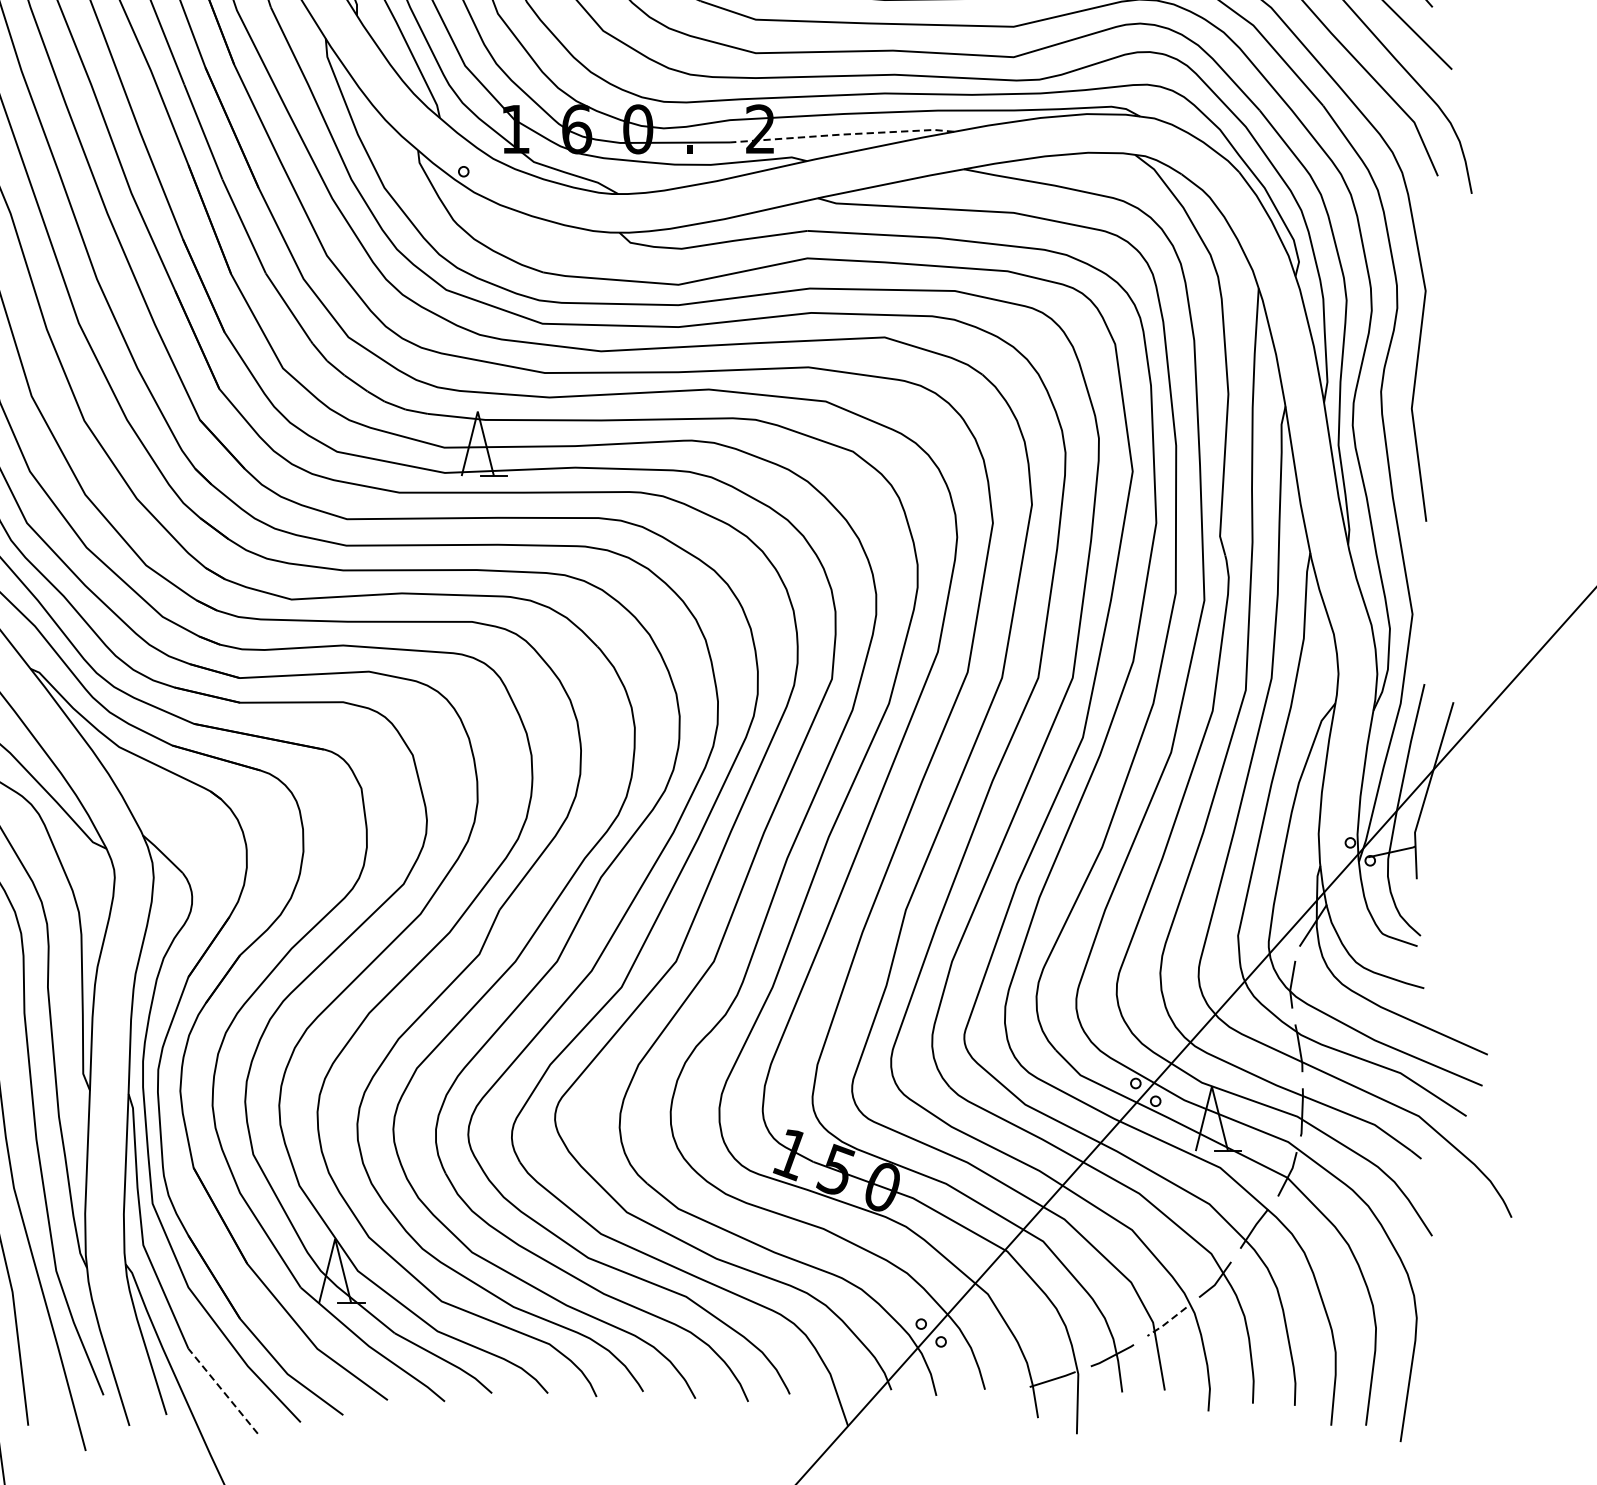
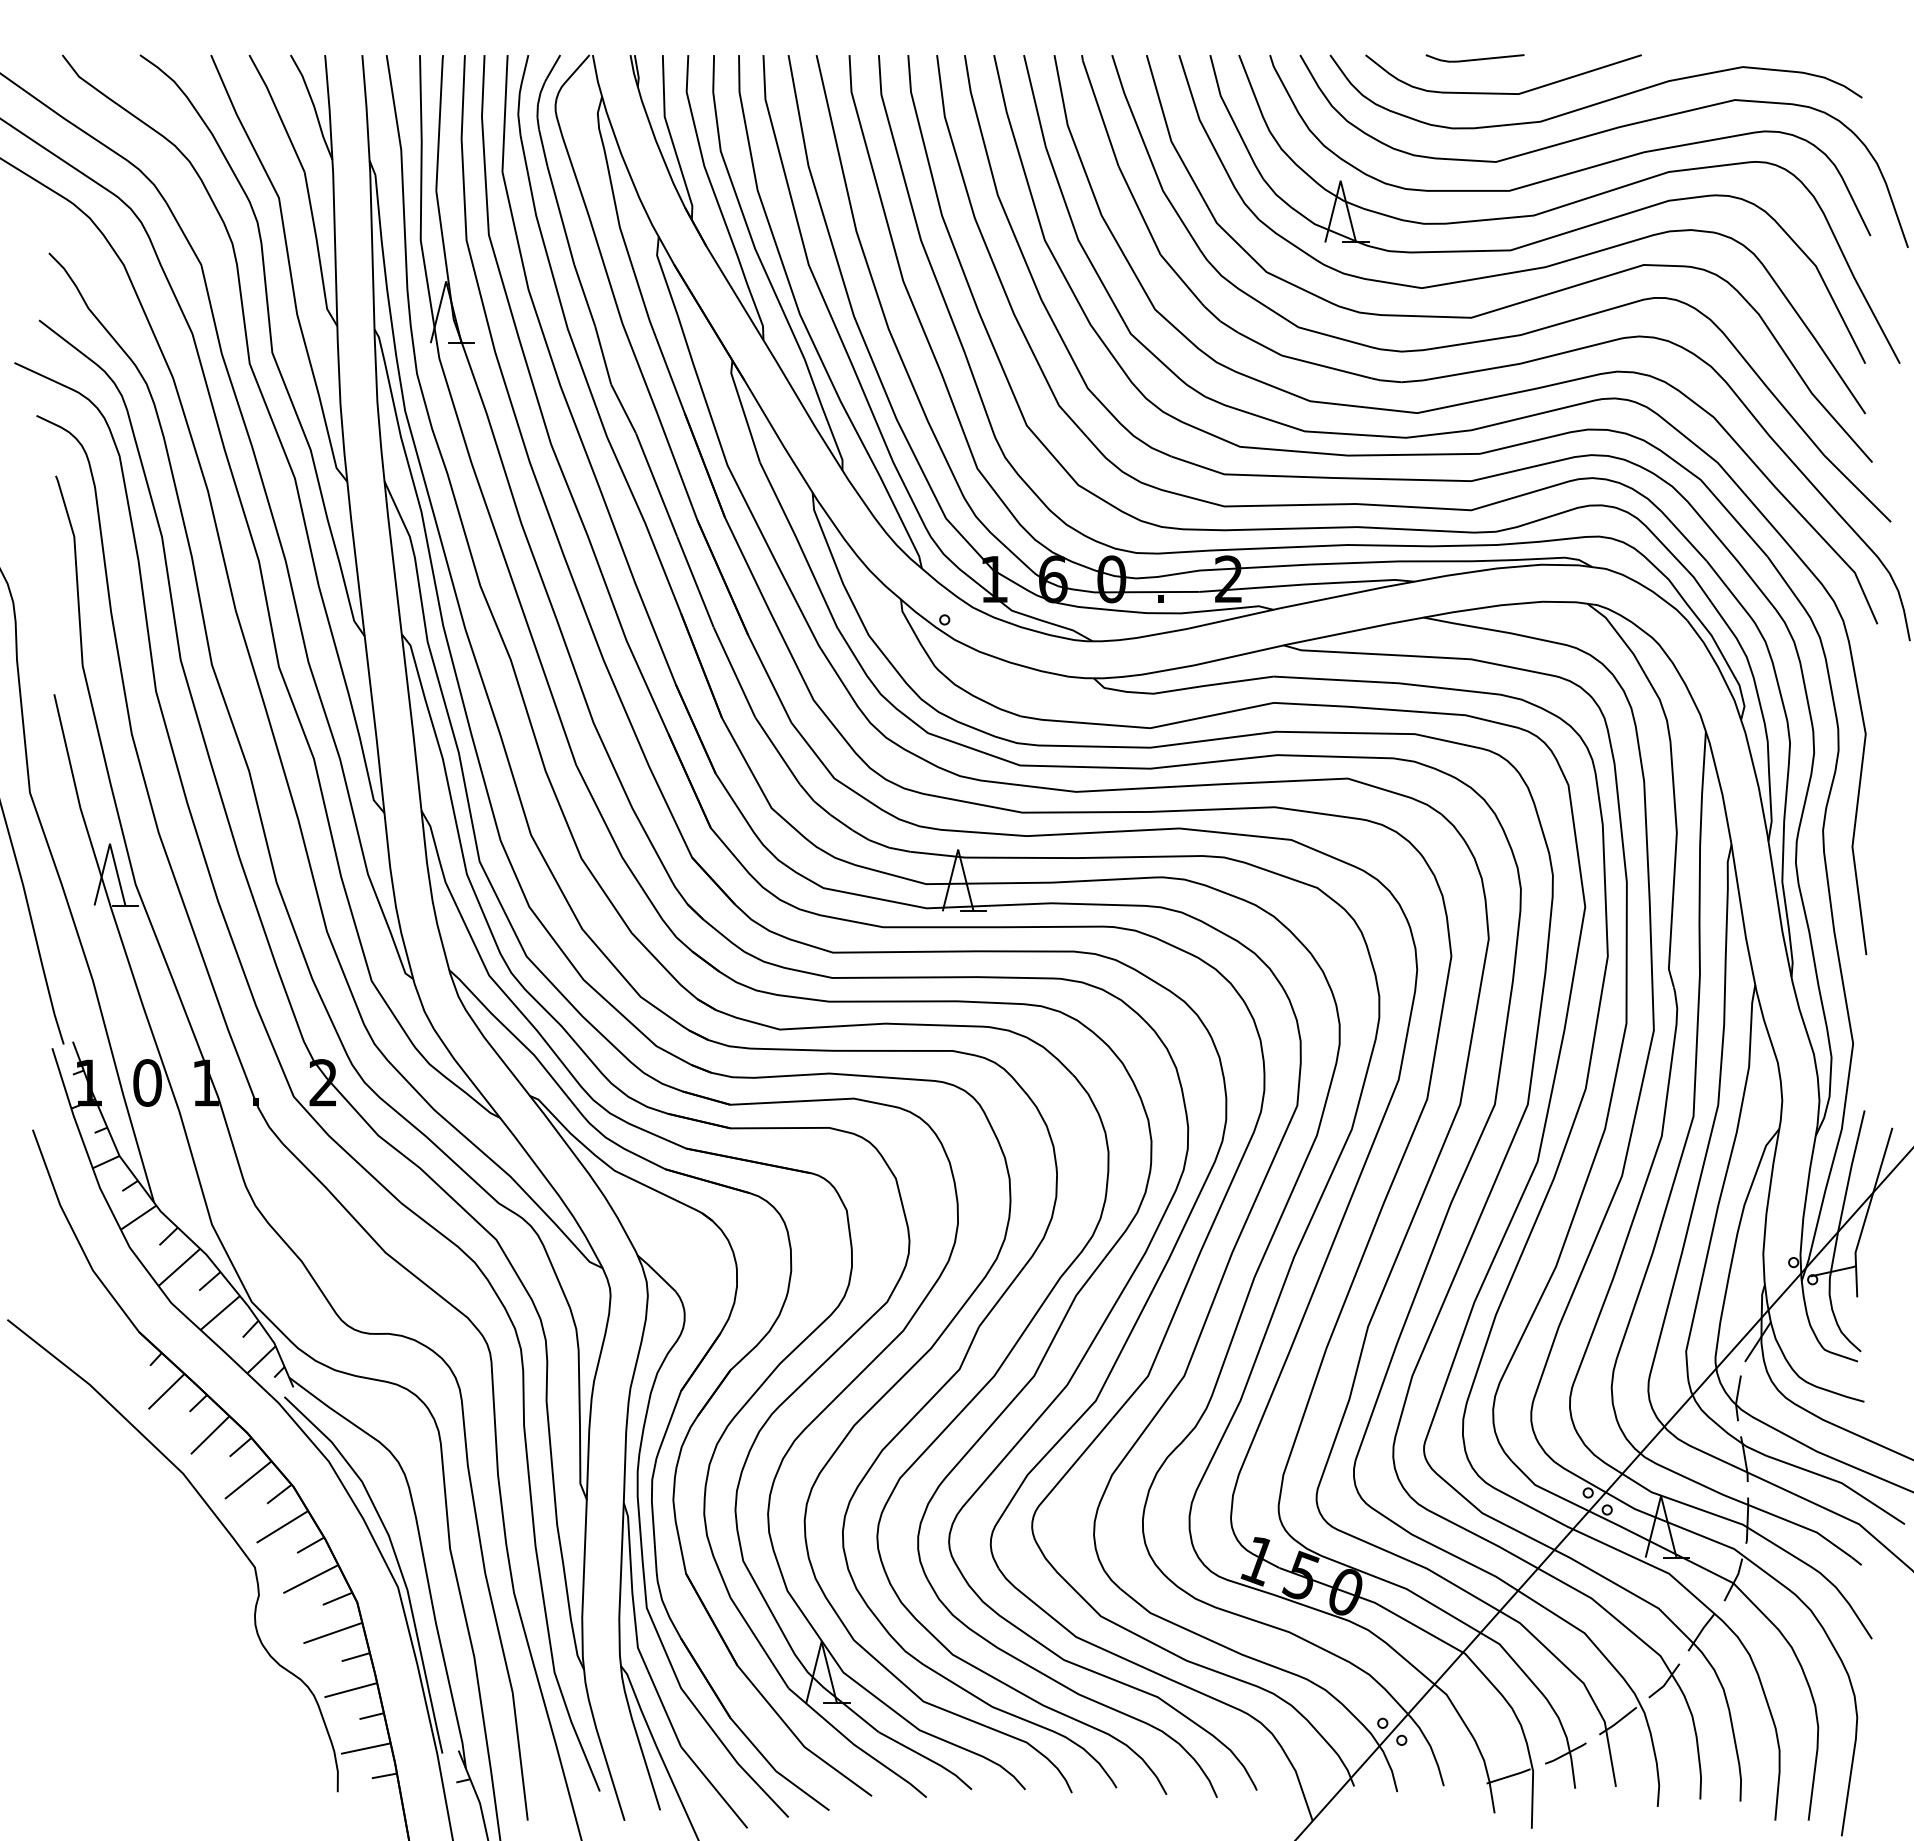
line: (841, 134) -> (1306, 584), dashed -> solid
line: (1166, 1323) -> (1617, 1722), dashed -> solid
line: (223, 1391) -> (714, 1787), dashed -> solid

